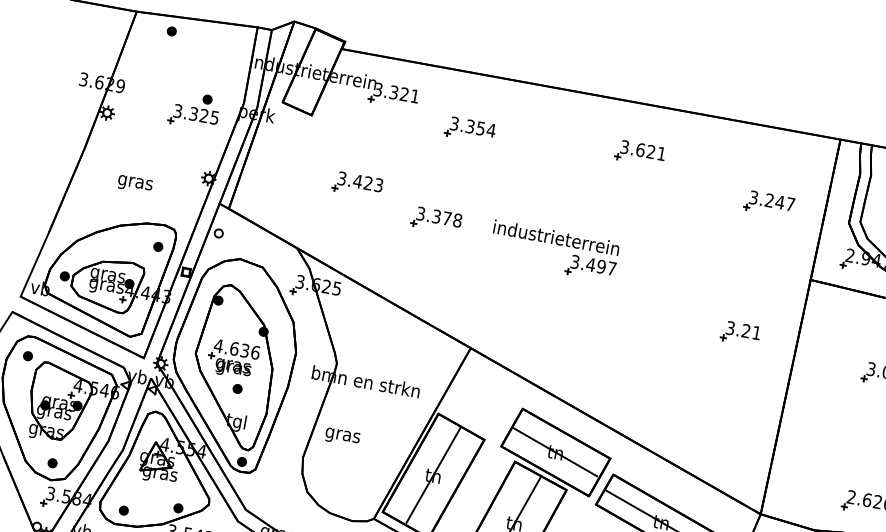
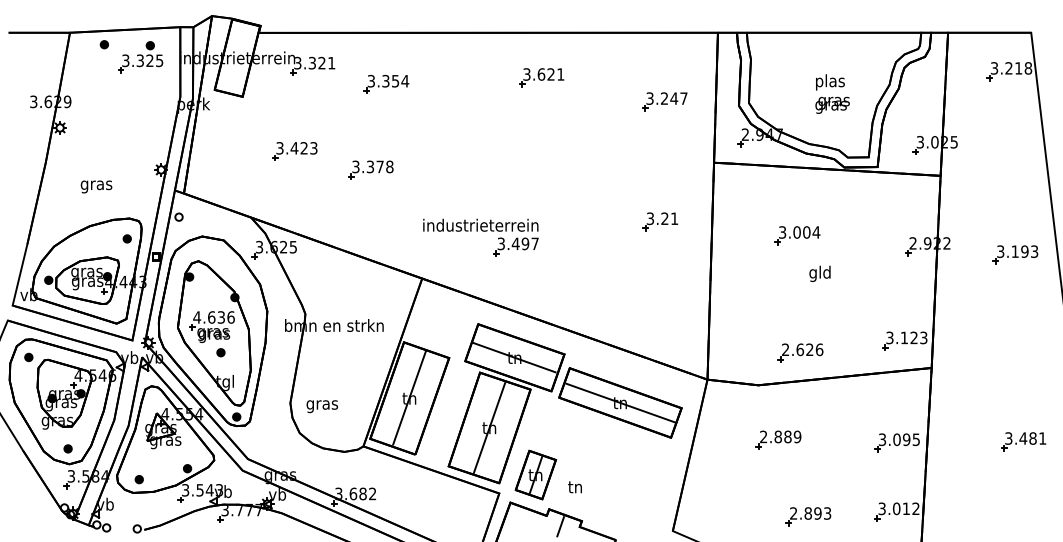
part: (194, 110) -> (140, 57), moved
part: (557, 244) -> (482, 231), moved
text: (341, 436) -> (321, 406), moved

